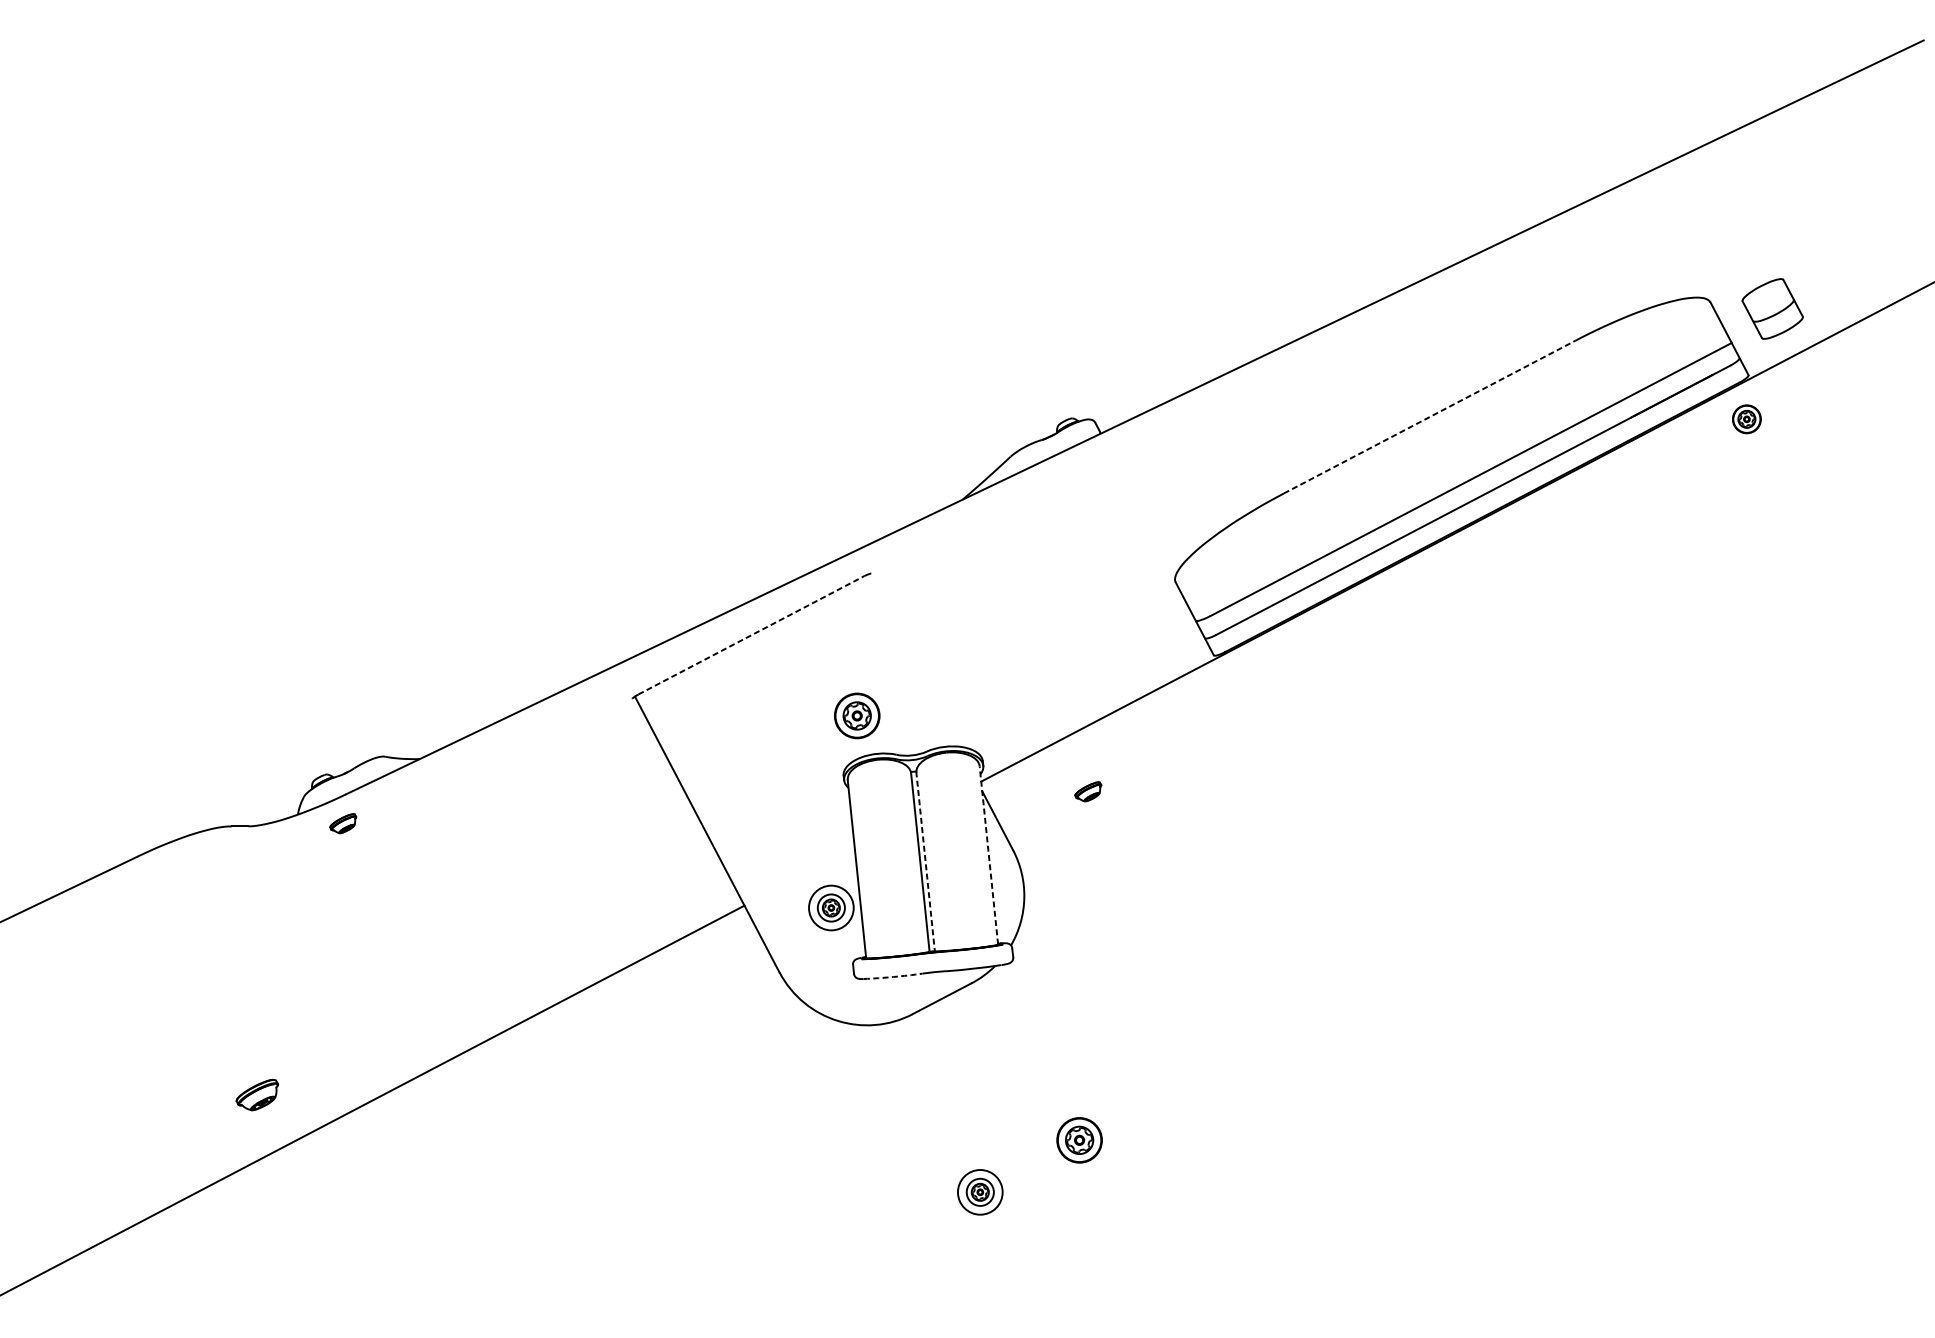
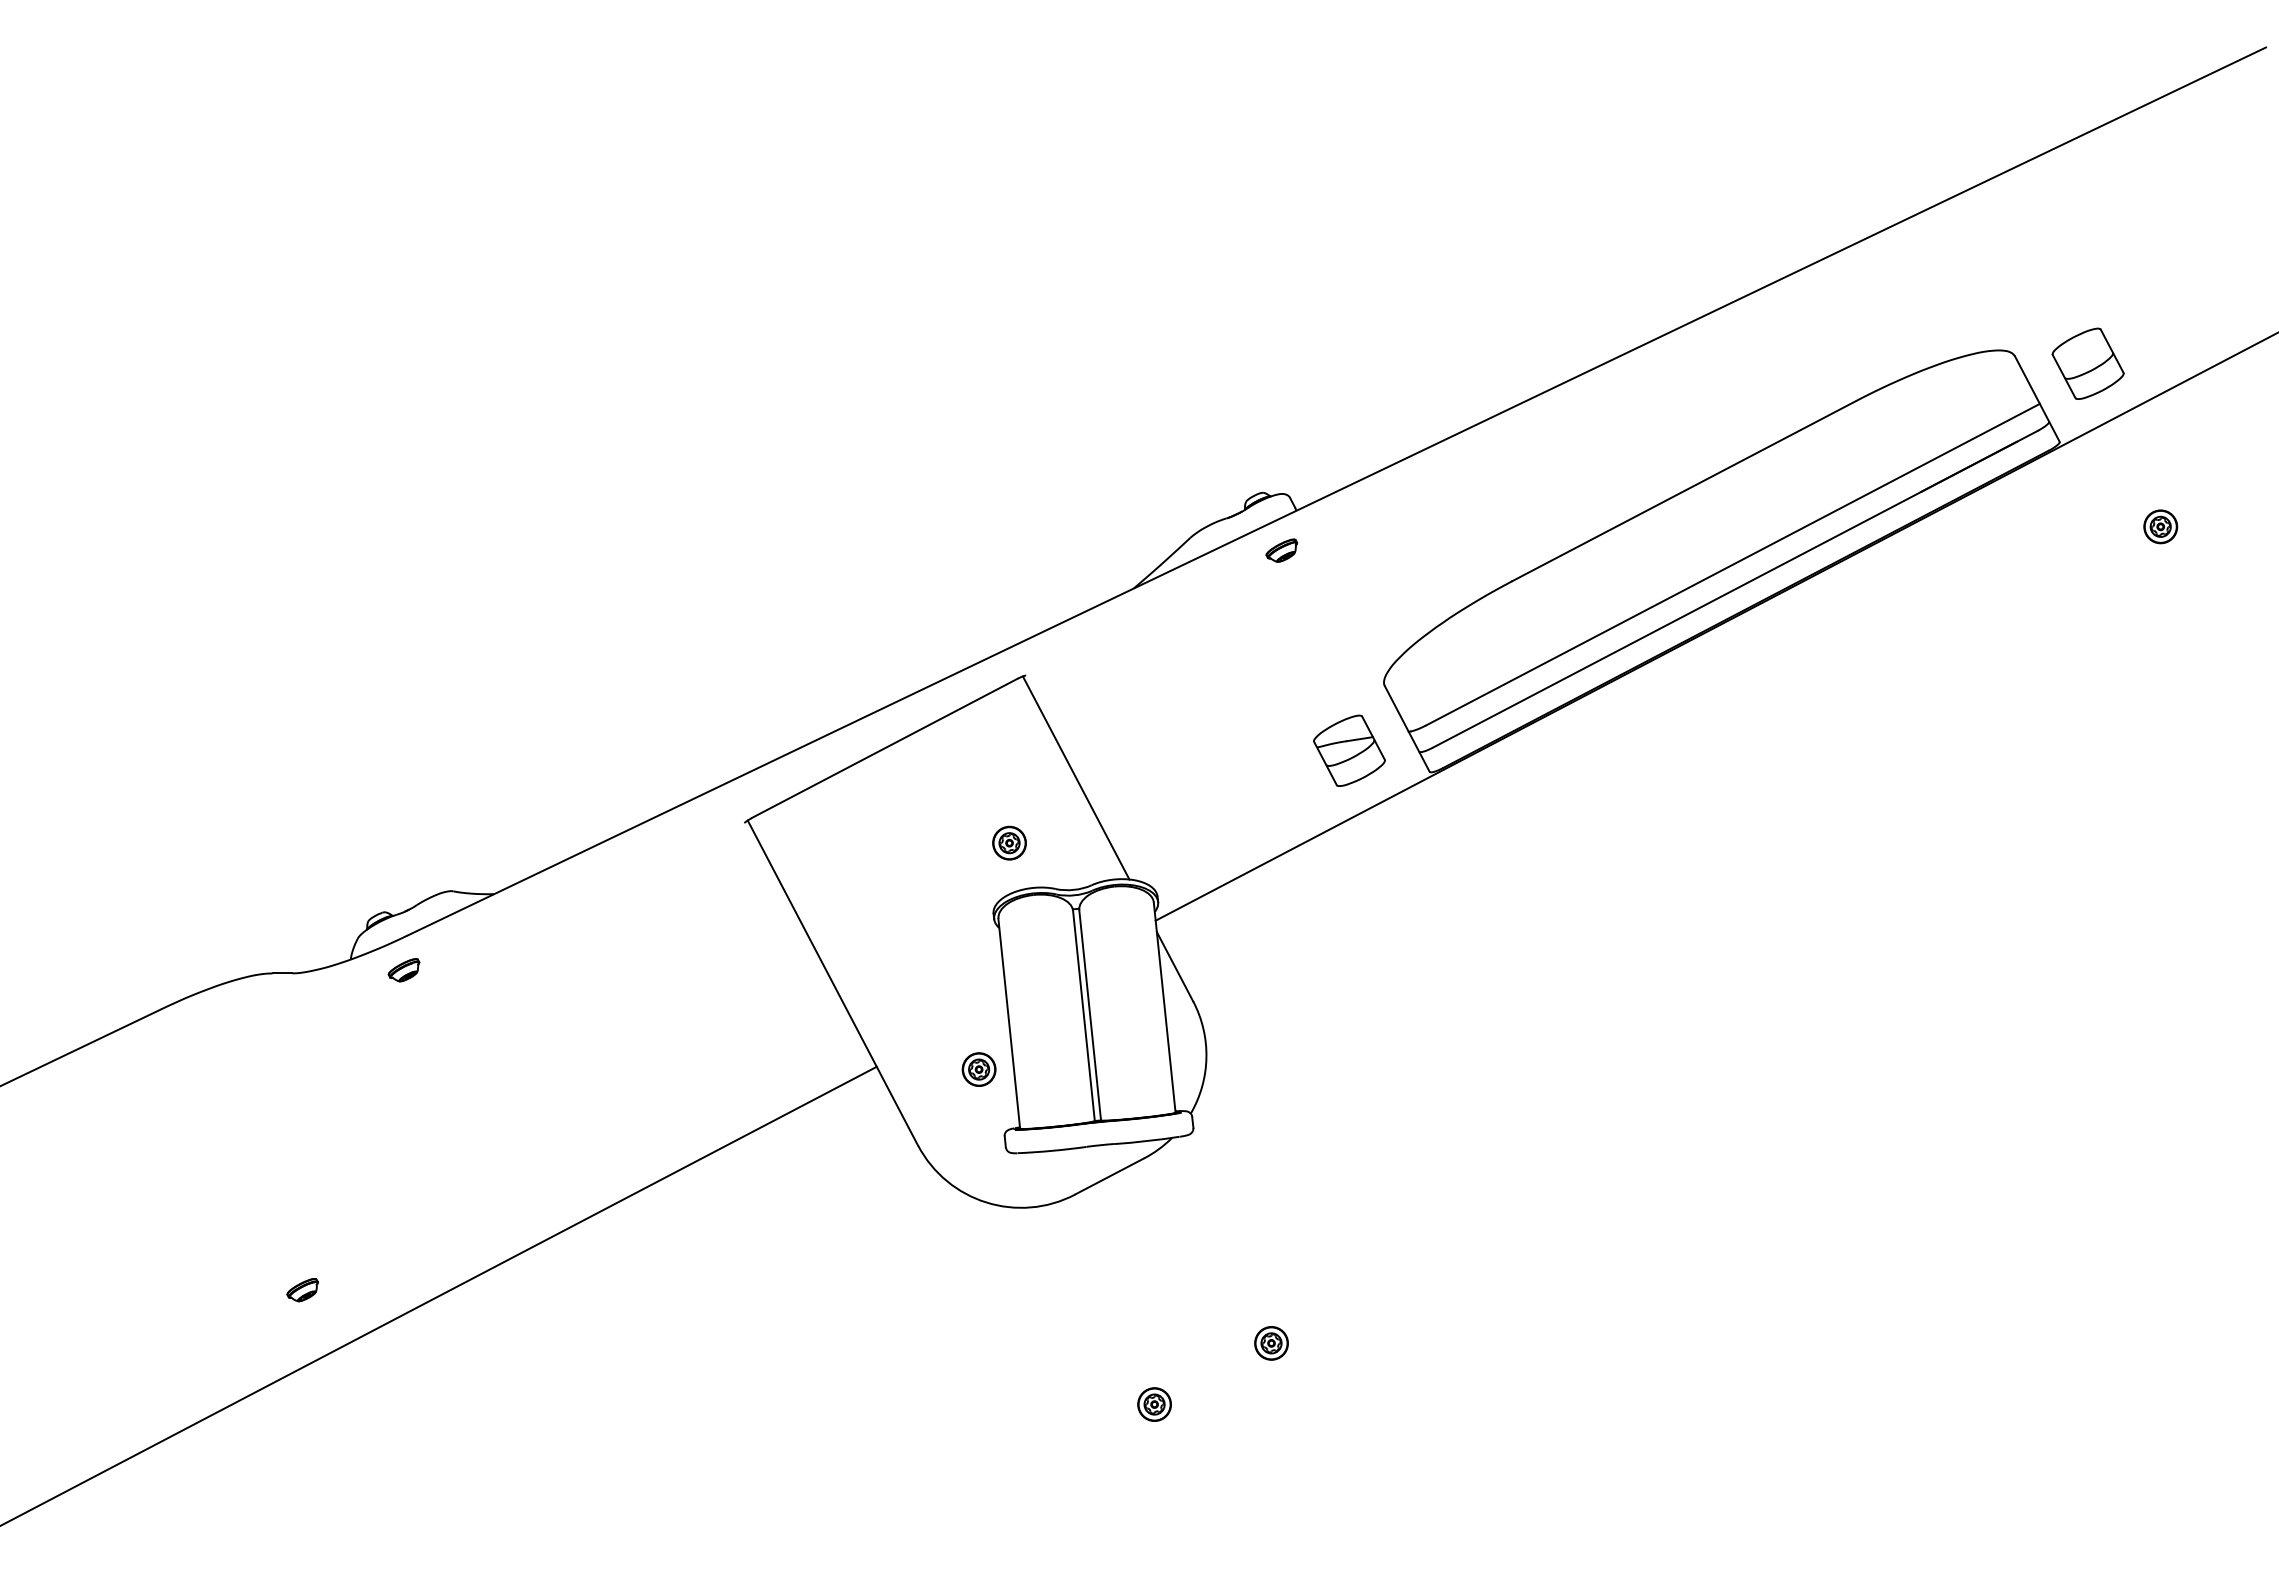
line: (1430, 416) -> (1684, 490), dashed -> solid
part: (1746, 419) -> (2160, 526), moved
line: (751, 635) -> (885, 748), dashed -> solid
part: (1145, 637) -> (1349, 750), added
line: (913, 660) -> (1075, 777), added
part: (857, 715) -> (1009, 842), size x0.62
part: (1088, 791) -> (1281, 550), moved
line: (988, 855) -> (1164, 1007), dashed -> solid
line: (925, 862) -> (1090, 1015), dashed -> solid
circle: (830, 907) -> (978, 1069), size x0.62
arc: (893, 976) -> (1052, 1150), dashed -> solid
part: (257, 1095) -> (302, 1290), size x0.62
part: (1079, 1140) -> (1271, 1343), size x0.62
circle: (980, 1192) -> (1154, 1404), size x0.62

